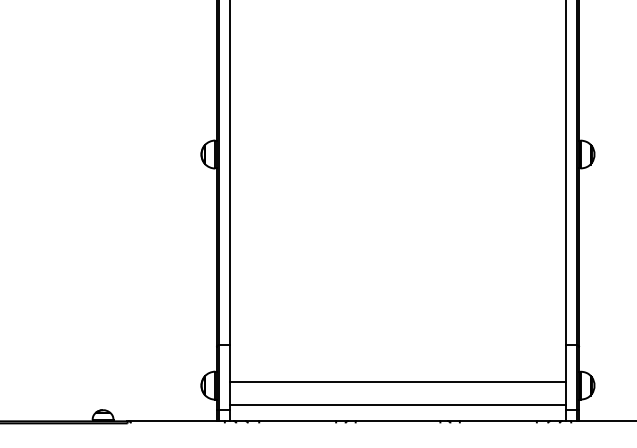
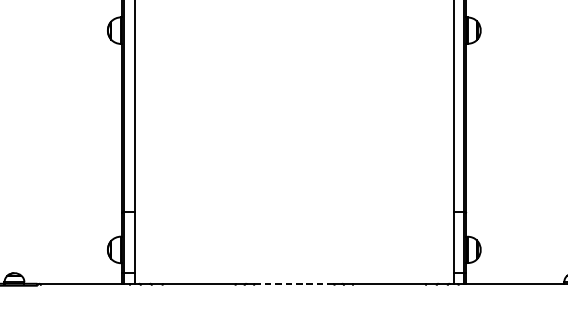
line: (397, 382) -> (293, 246), removed
line: (397, 405) -> (293, 268), removed
line: (398, 421) -> (294, 283), solid -> dashed

